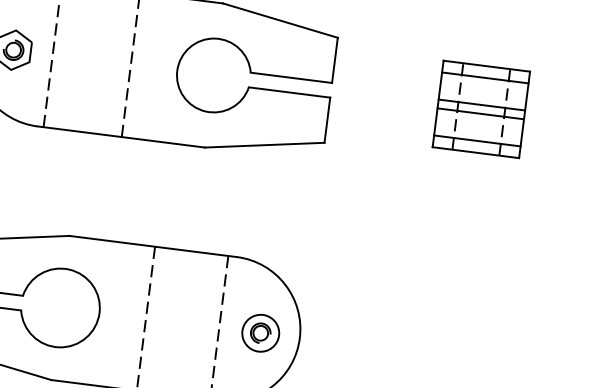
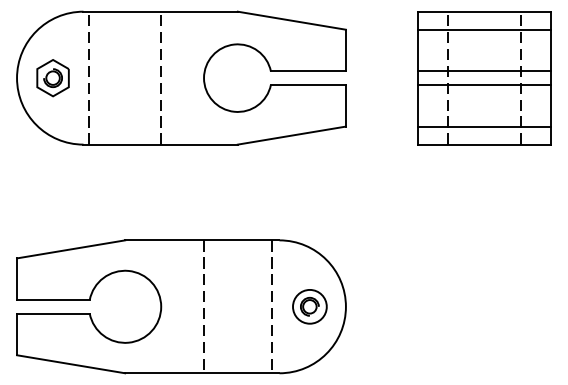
part: (481, 109) -> (484, 78), size x1.67

